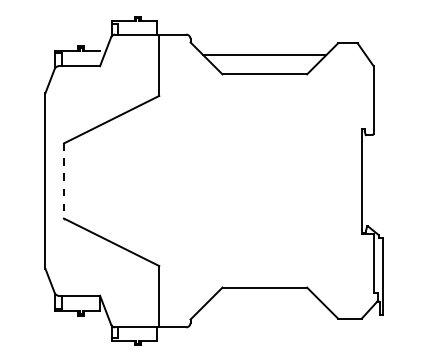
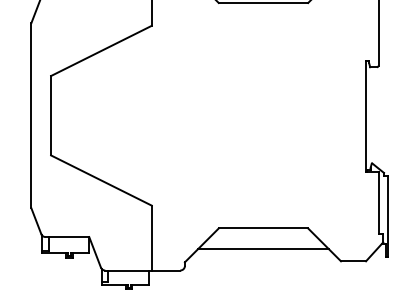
line: (63, 181) -> (50, 116), dashed -> solid
line: (264, 306) -> (263, 248), added

